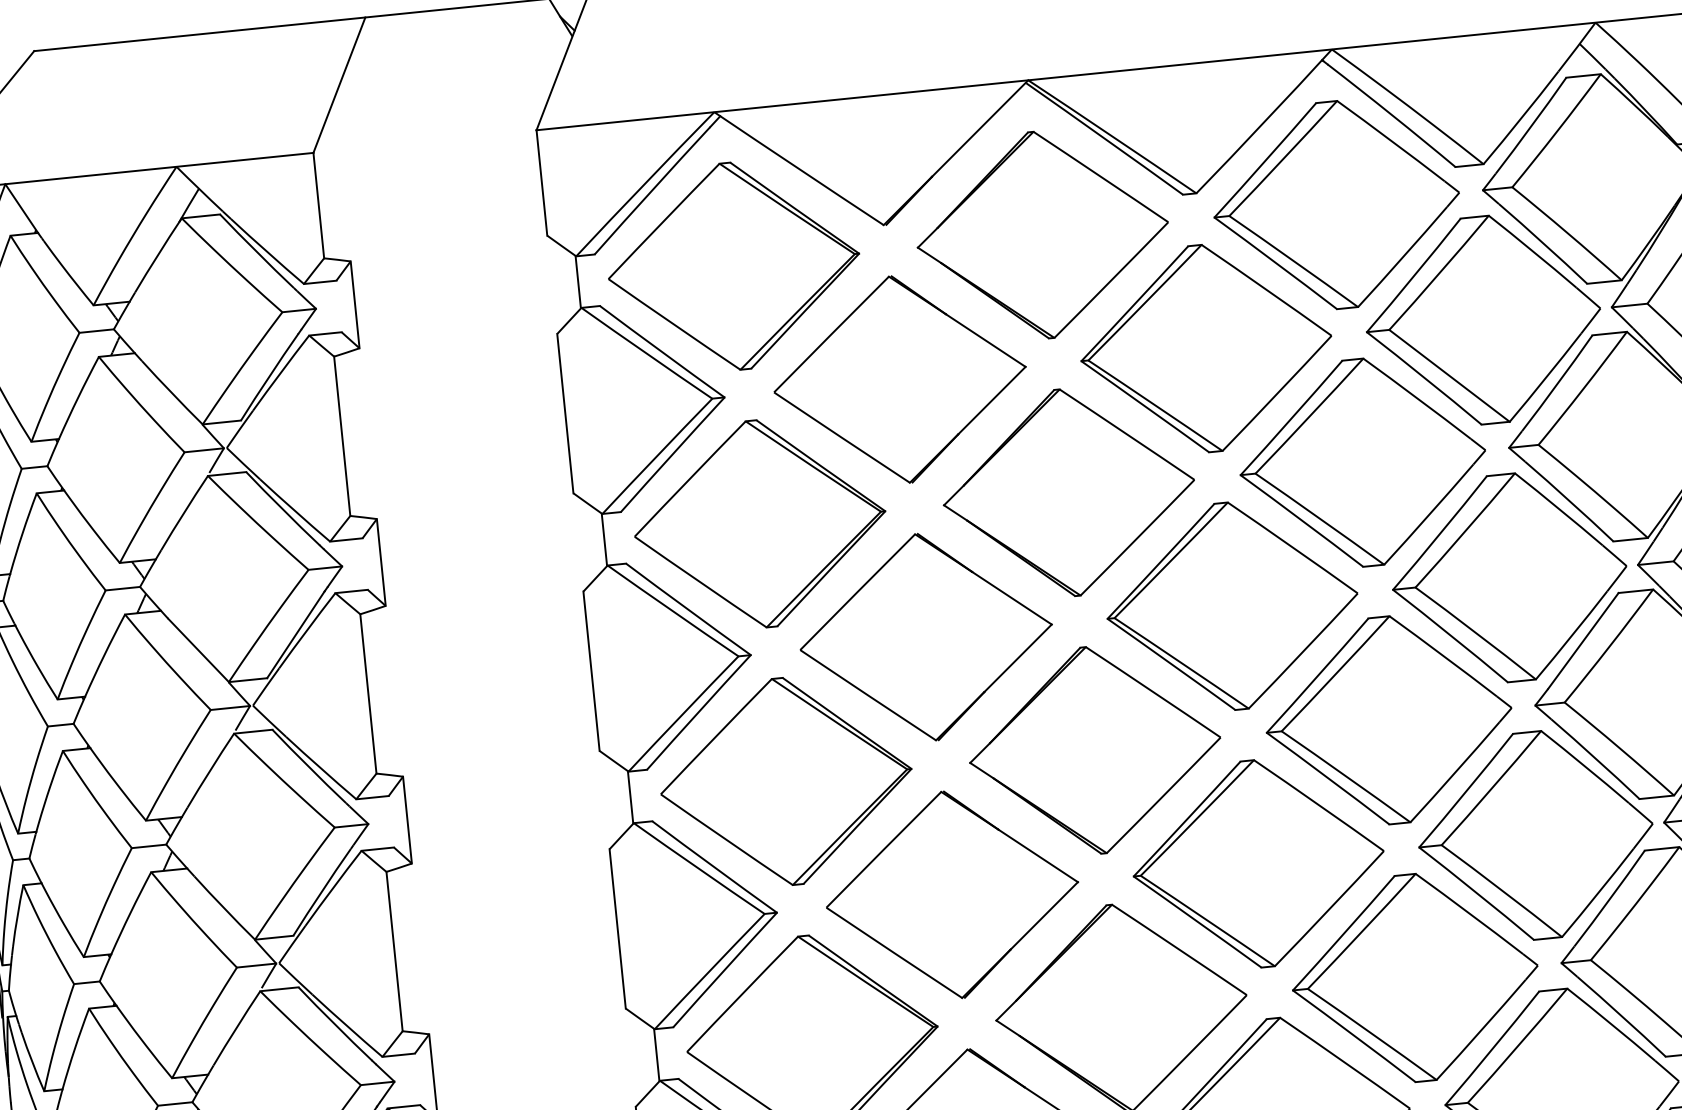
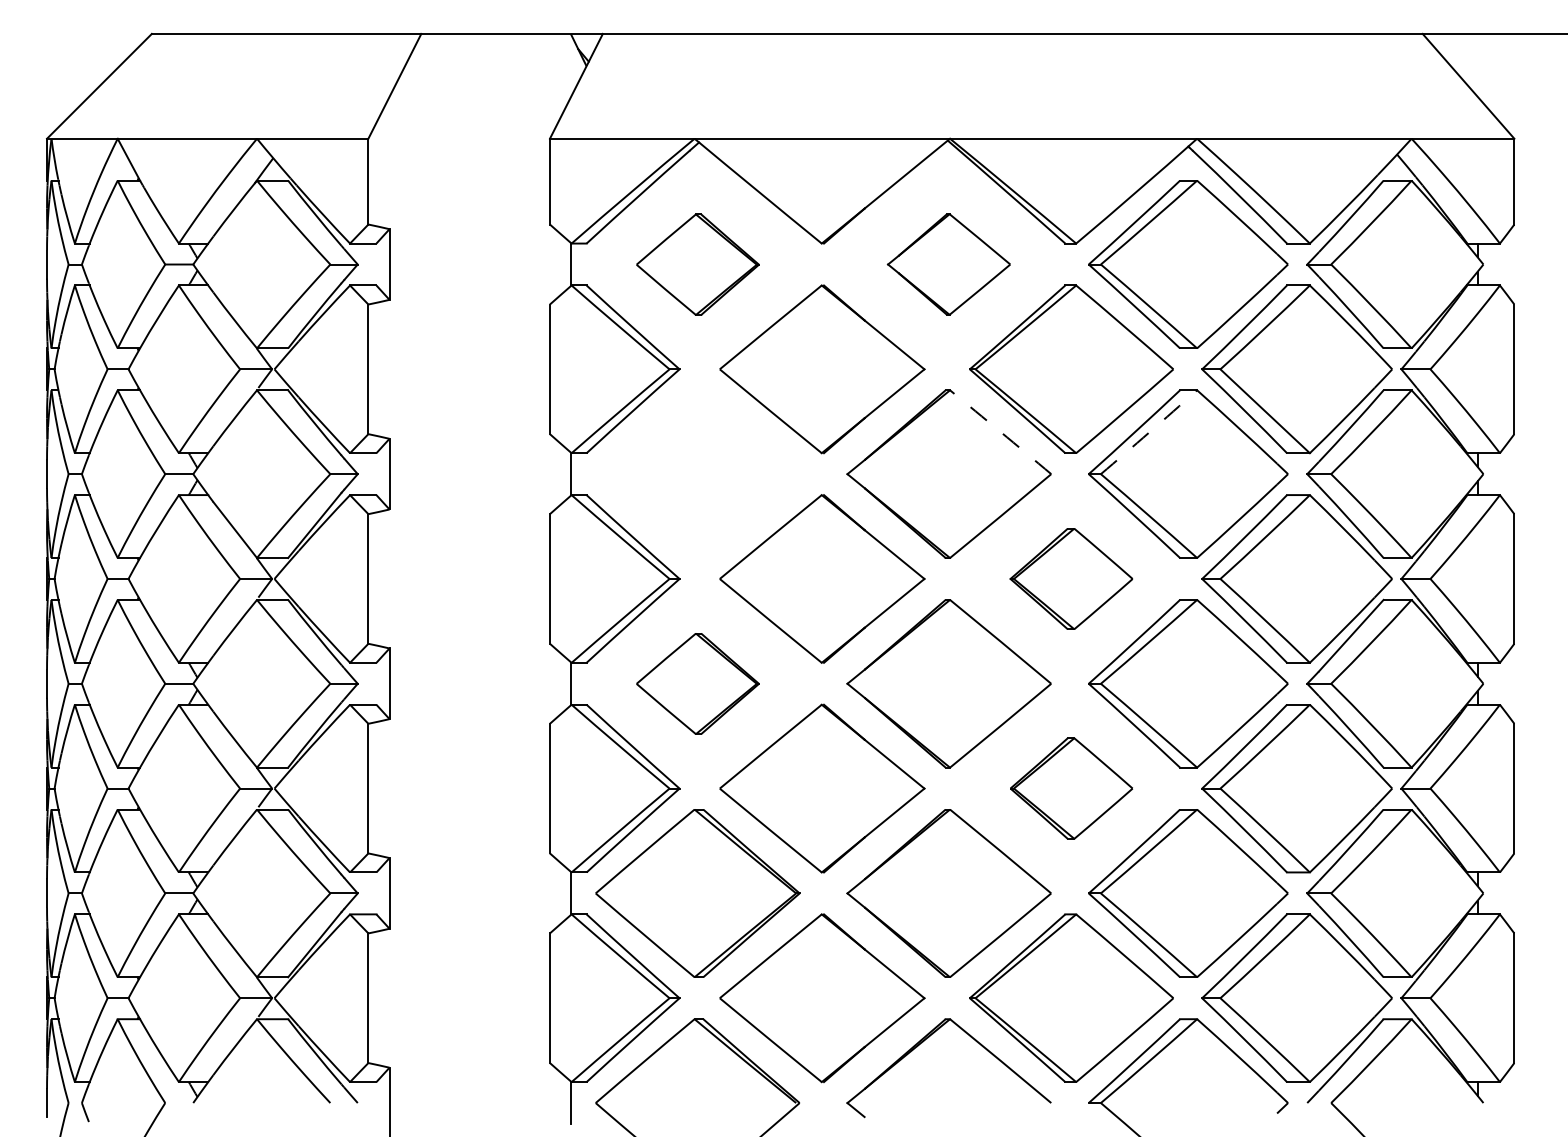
part: (1042, 235) -> (948, 264), size x0.6
part: (733, 266) -> (697, 264), size x0.6
arc: (1310, 416) -> (1149, 432), solid -> dashed
arc: (1126, 435) -> (1000, 432), solid -> dashed
part: (759, 523) -> (697, 473), removed
part: (1232, 605) -> (1071, 578), size x0.6
part: (785, 781) -> (697, 683), size x0.6
part: (1258, 863) -> (1071, 788), size x0.6

